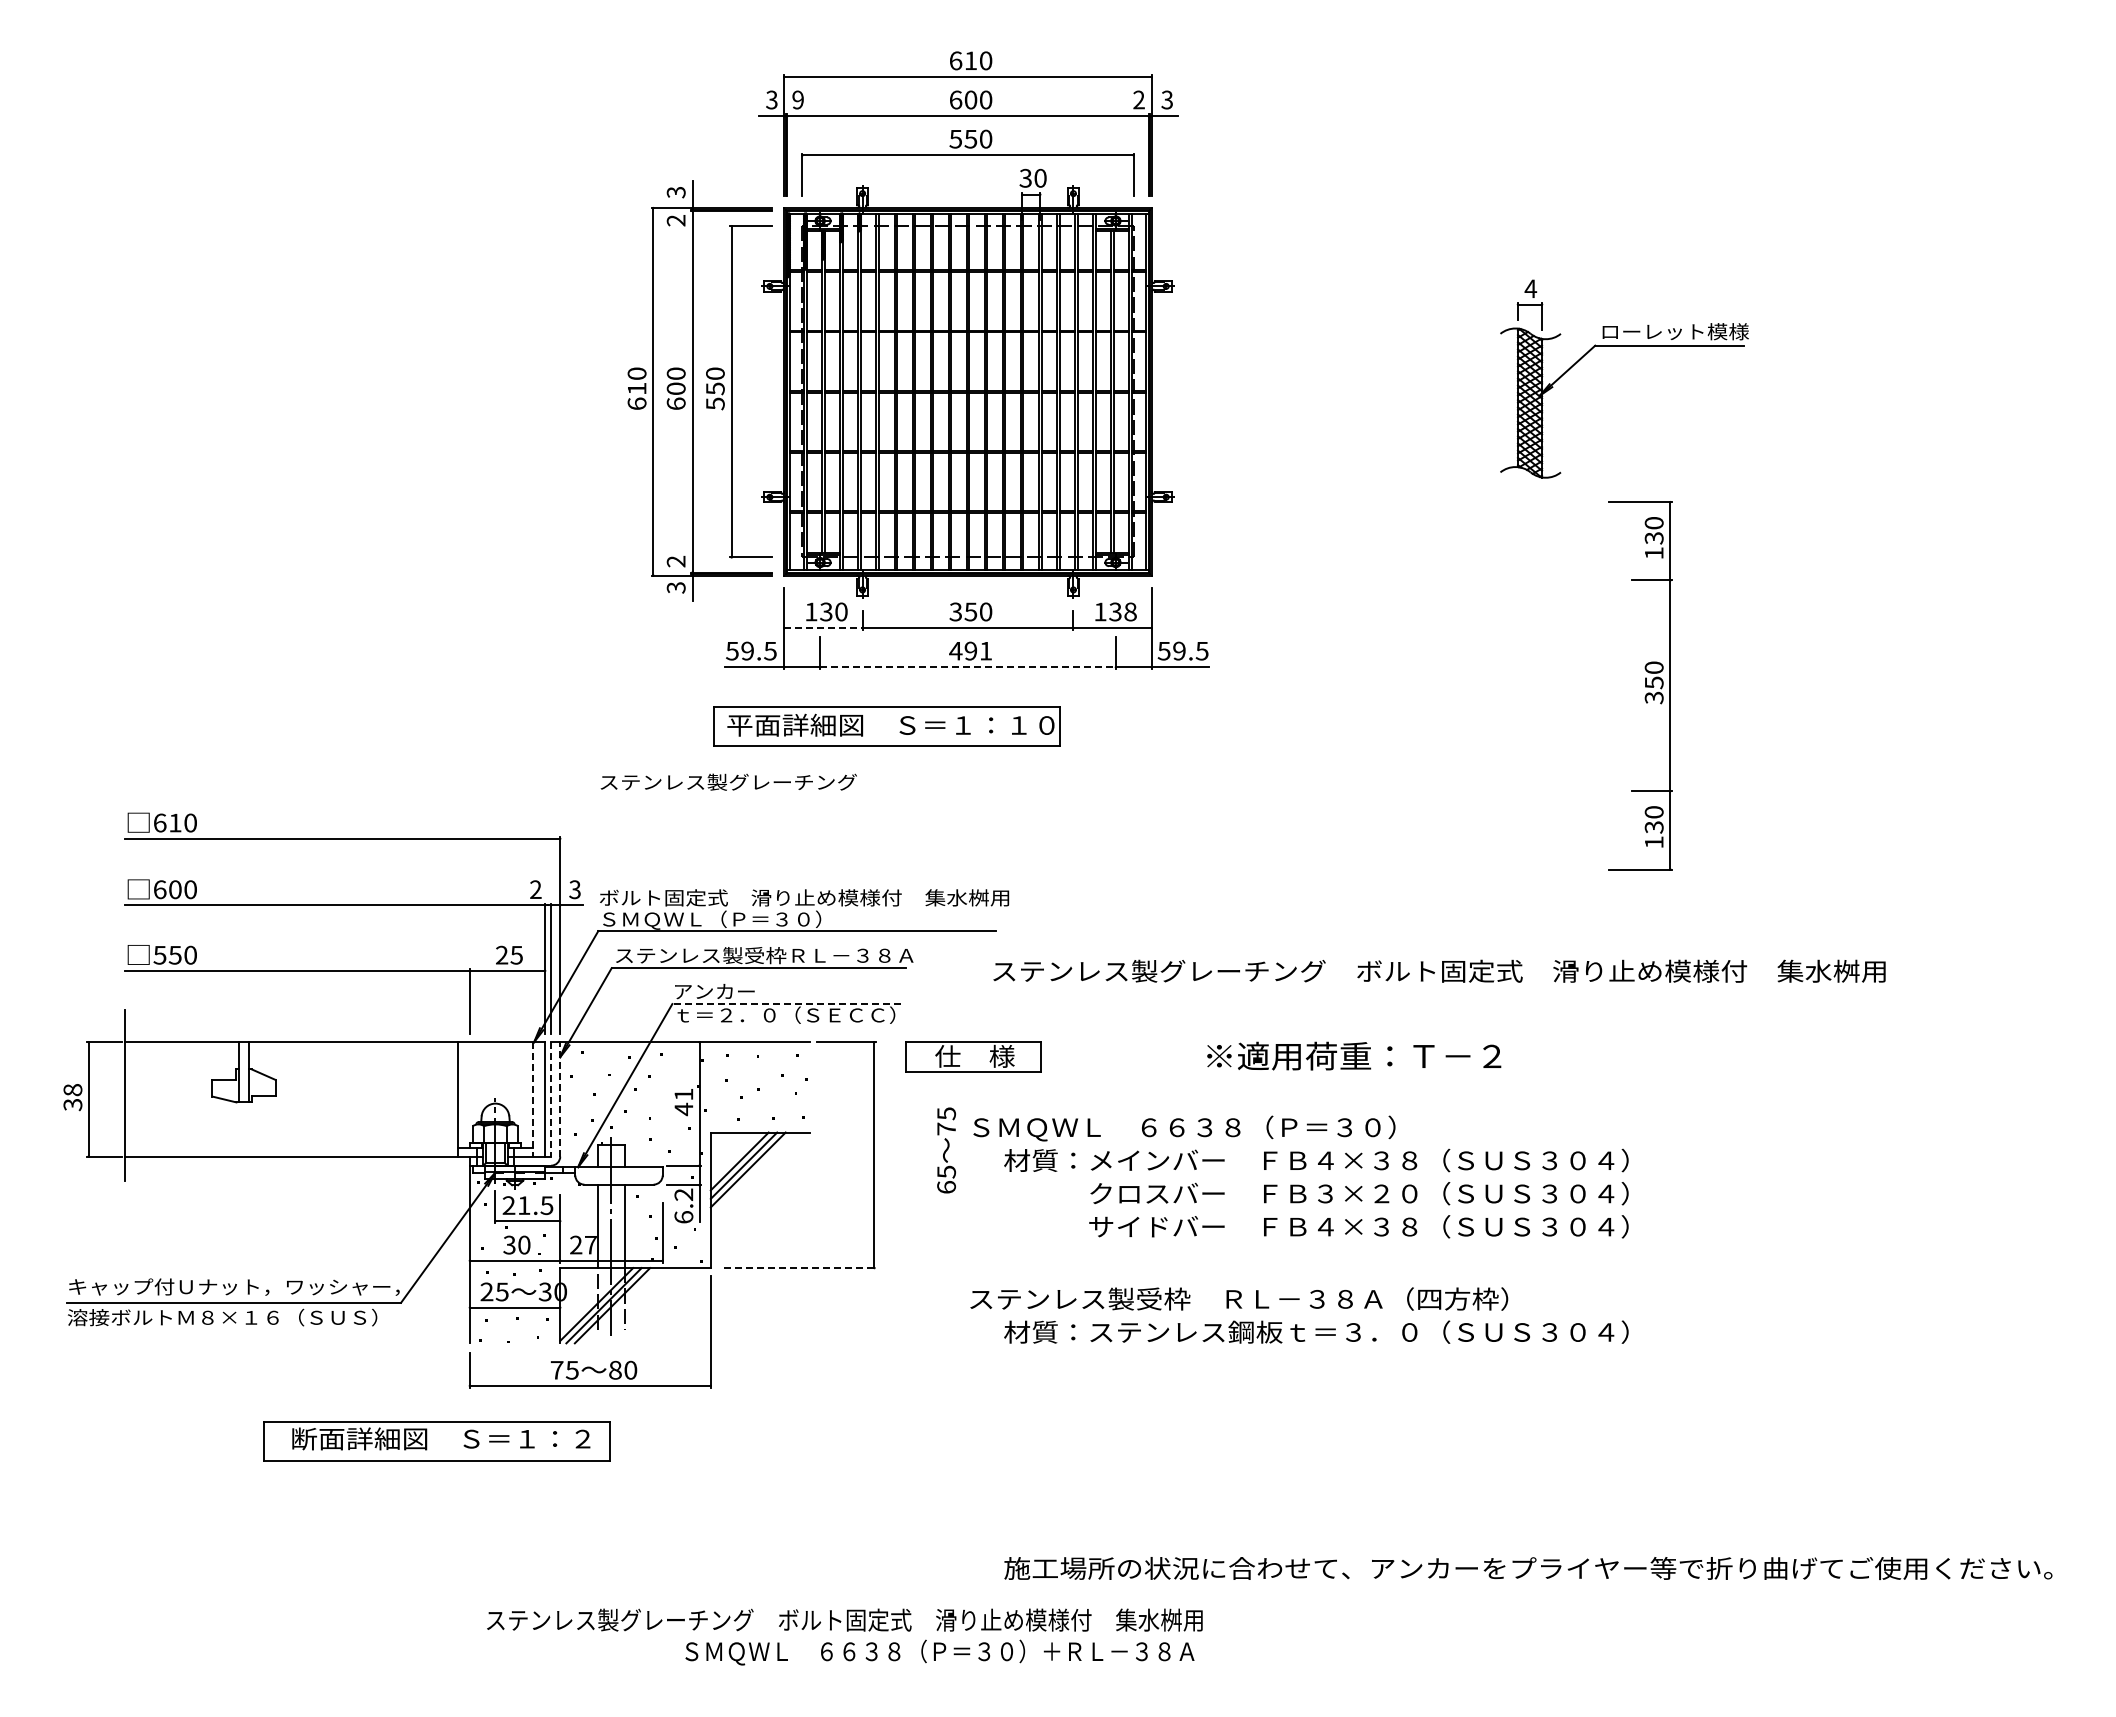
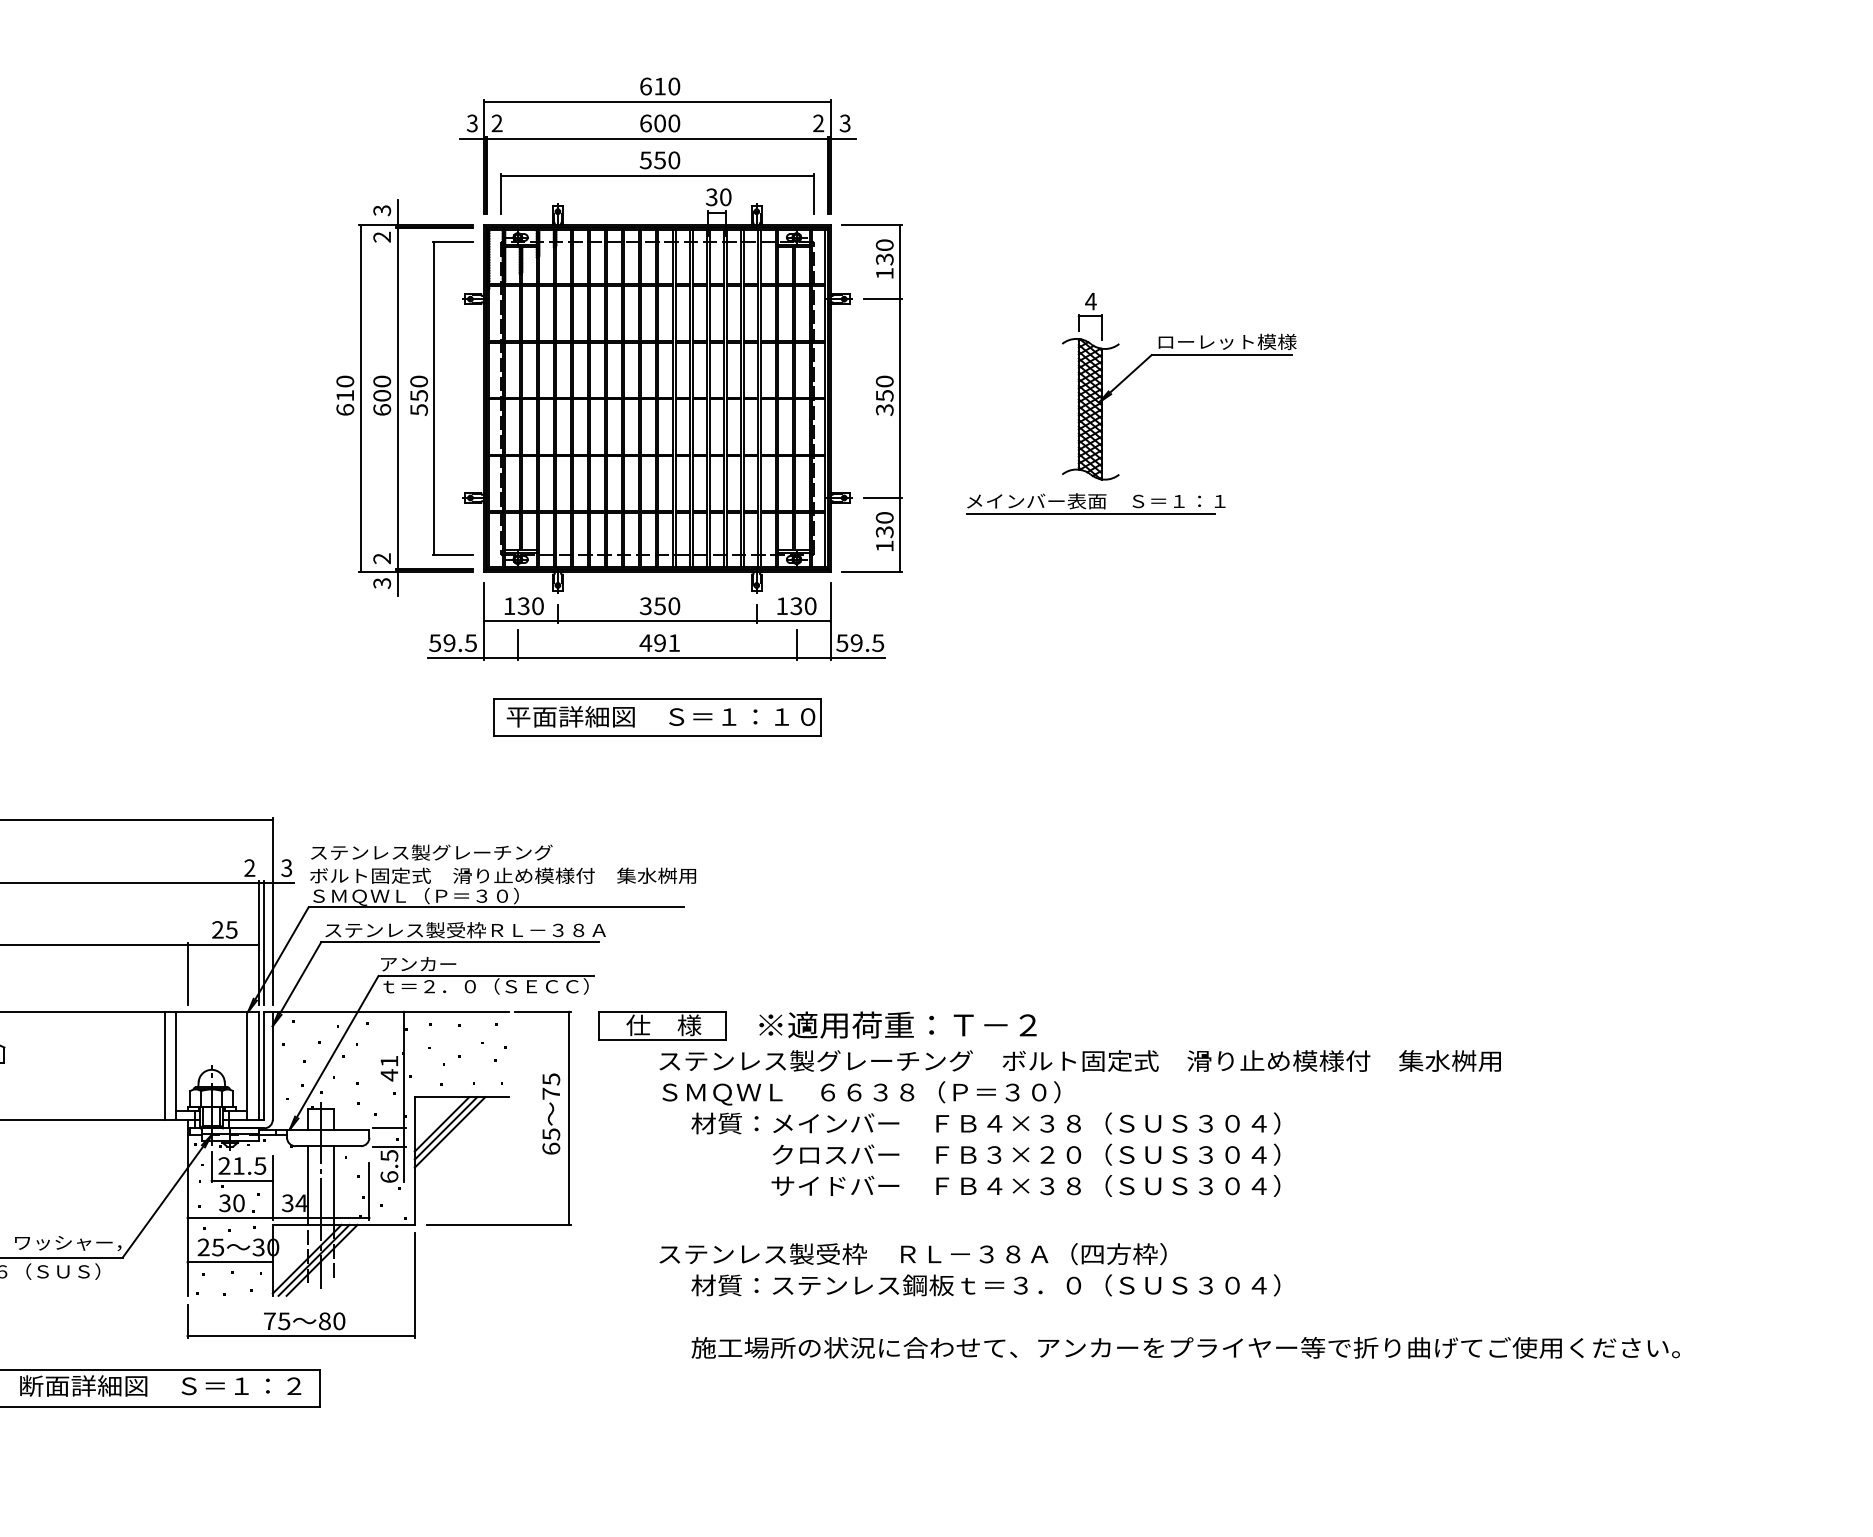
text: (797, 100) -> (496, 123), 9 -> 2
part: (1624, 346) -> (1179, 355), moved
part: (1432, 503) -> (1095, 503), added
text: (1130, 612) -> (810, 606), 138 -> 130
line: (823, 628) -> (521, 621), dashed -> solid
line: (968, 667) -> (657, 658), dashed -> solid
part: (1640, 685) -> (871, 398), moved
part: (886, 726) -> (656, 717), moved
text: (728, 781) -> (431, 851), moved
text: (1439, 970) -> (1080, 1060), moved
line: (786, 1004) -> (486, 976), dashed -> solid
text: (1354, 1055) -> (898, 1024), moved
line: (560, 1098) -> (273, 1065), dashed -> solid
line: (445, 1099) -> (164, 1065), added
line: (533, 1099) -> (247, 1065), dashed -> solid
line: (551, 1099) -> (264, 1065), dashed -> solid
text: (946, 1150) -> (551, 1114), moved
text: (683, 1194) -> (389, 1155), 6.2 -> 6.5
text: (583, 1245) -> (294, 1203), 27 -> 34
line: (800, 1268) -> (499, 1225), dashed -> solid
text: (1528, 1568) -> (1185, 1347), moved

